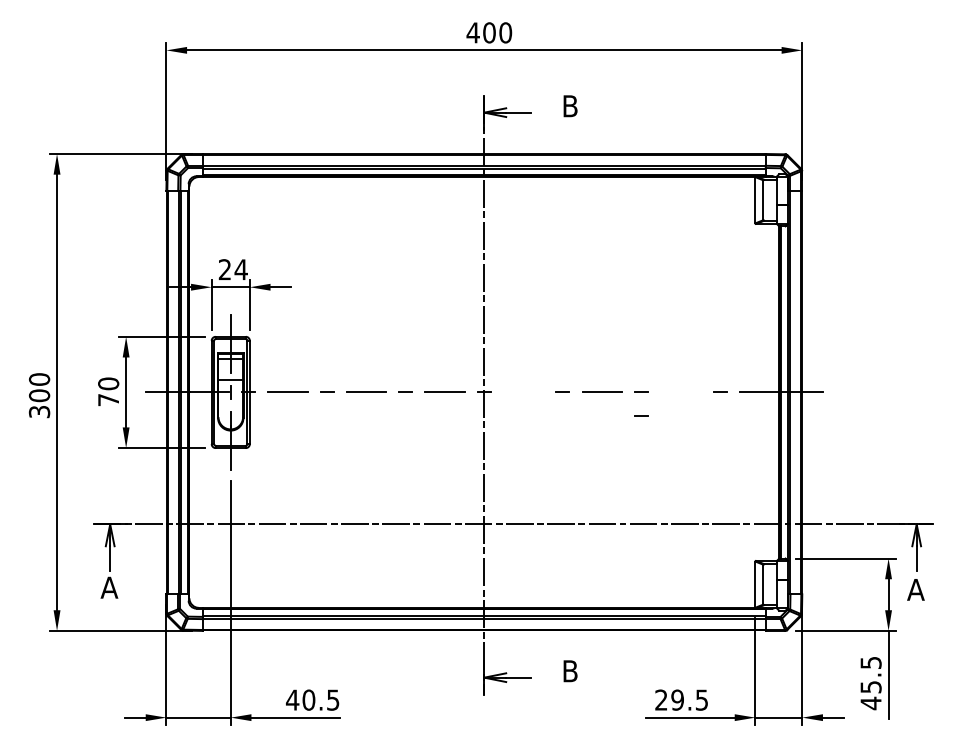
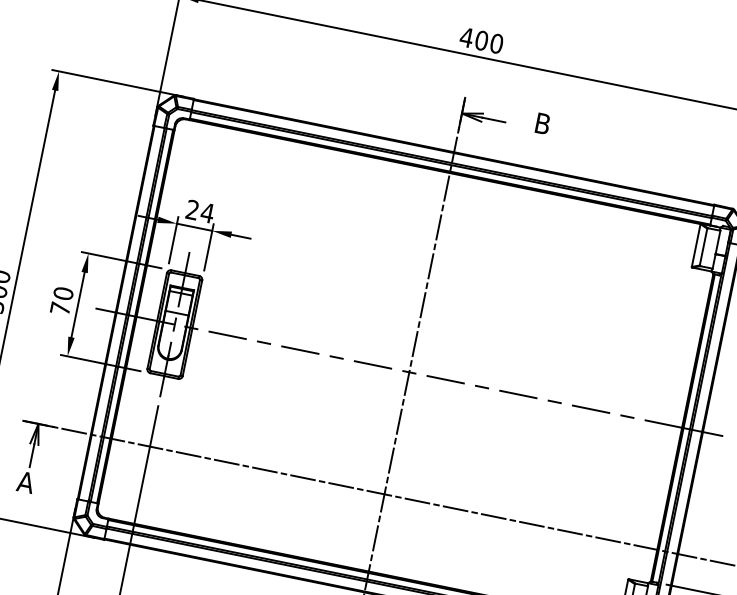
line: (523, 392) -> (445, 379), added
line: (680, 392) -> (590, 409), added
line: (641, 415) -> (550, 423), removed

